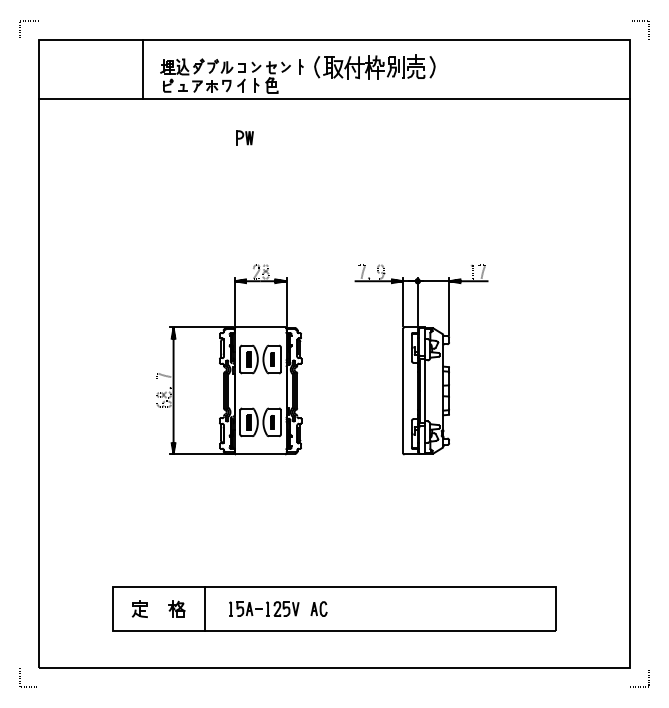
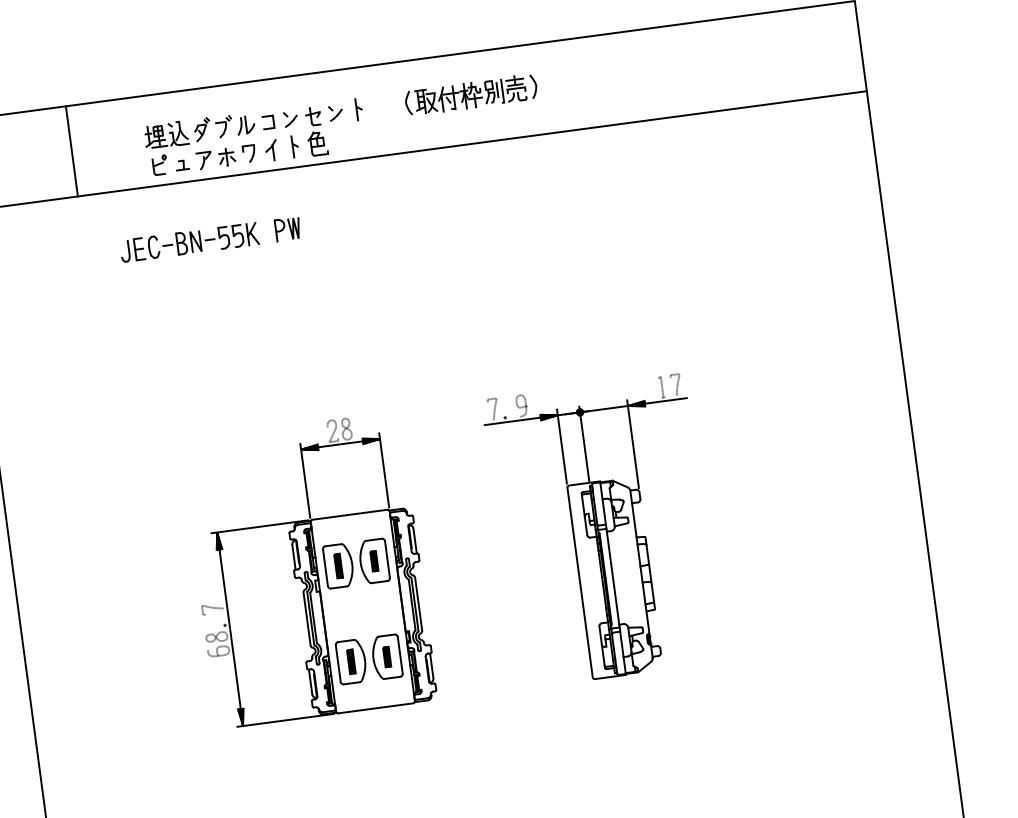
part: (374, 67) -> (470, 95), size x0.71
line: (142, 68) -> (71, 150), moved
part: (180, 138) -> (189, 243), added

